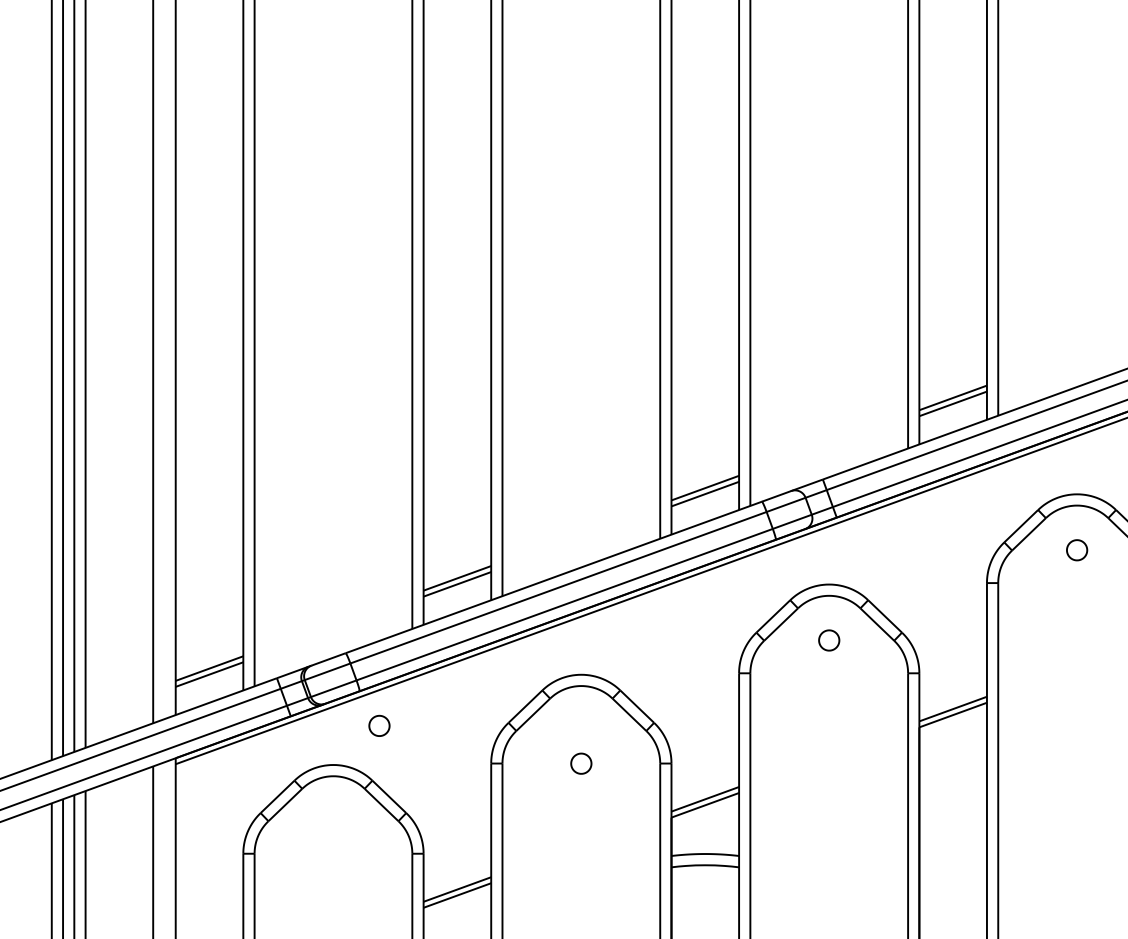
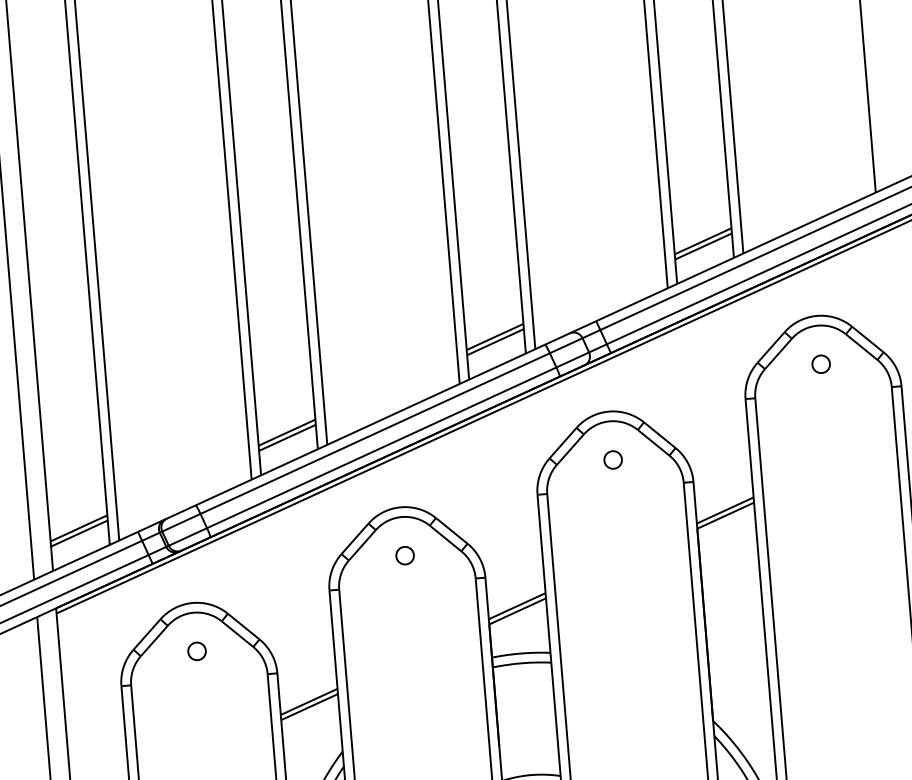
part: (379, 725) -> (197, 650), moved
part: (581, 763) -> (405, 555), moved

